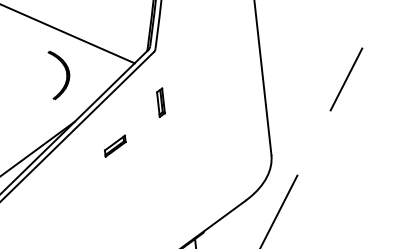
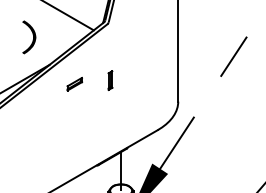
part: (60, 74) -> (29, 37), moved
part: (161, 102) -> (110, 80), moved

